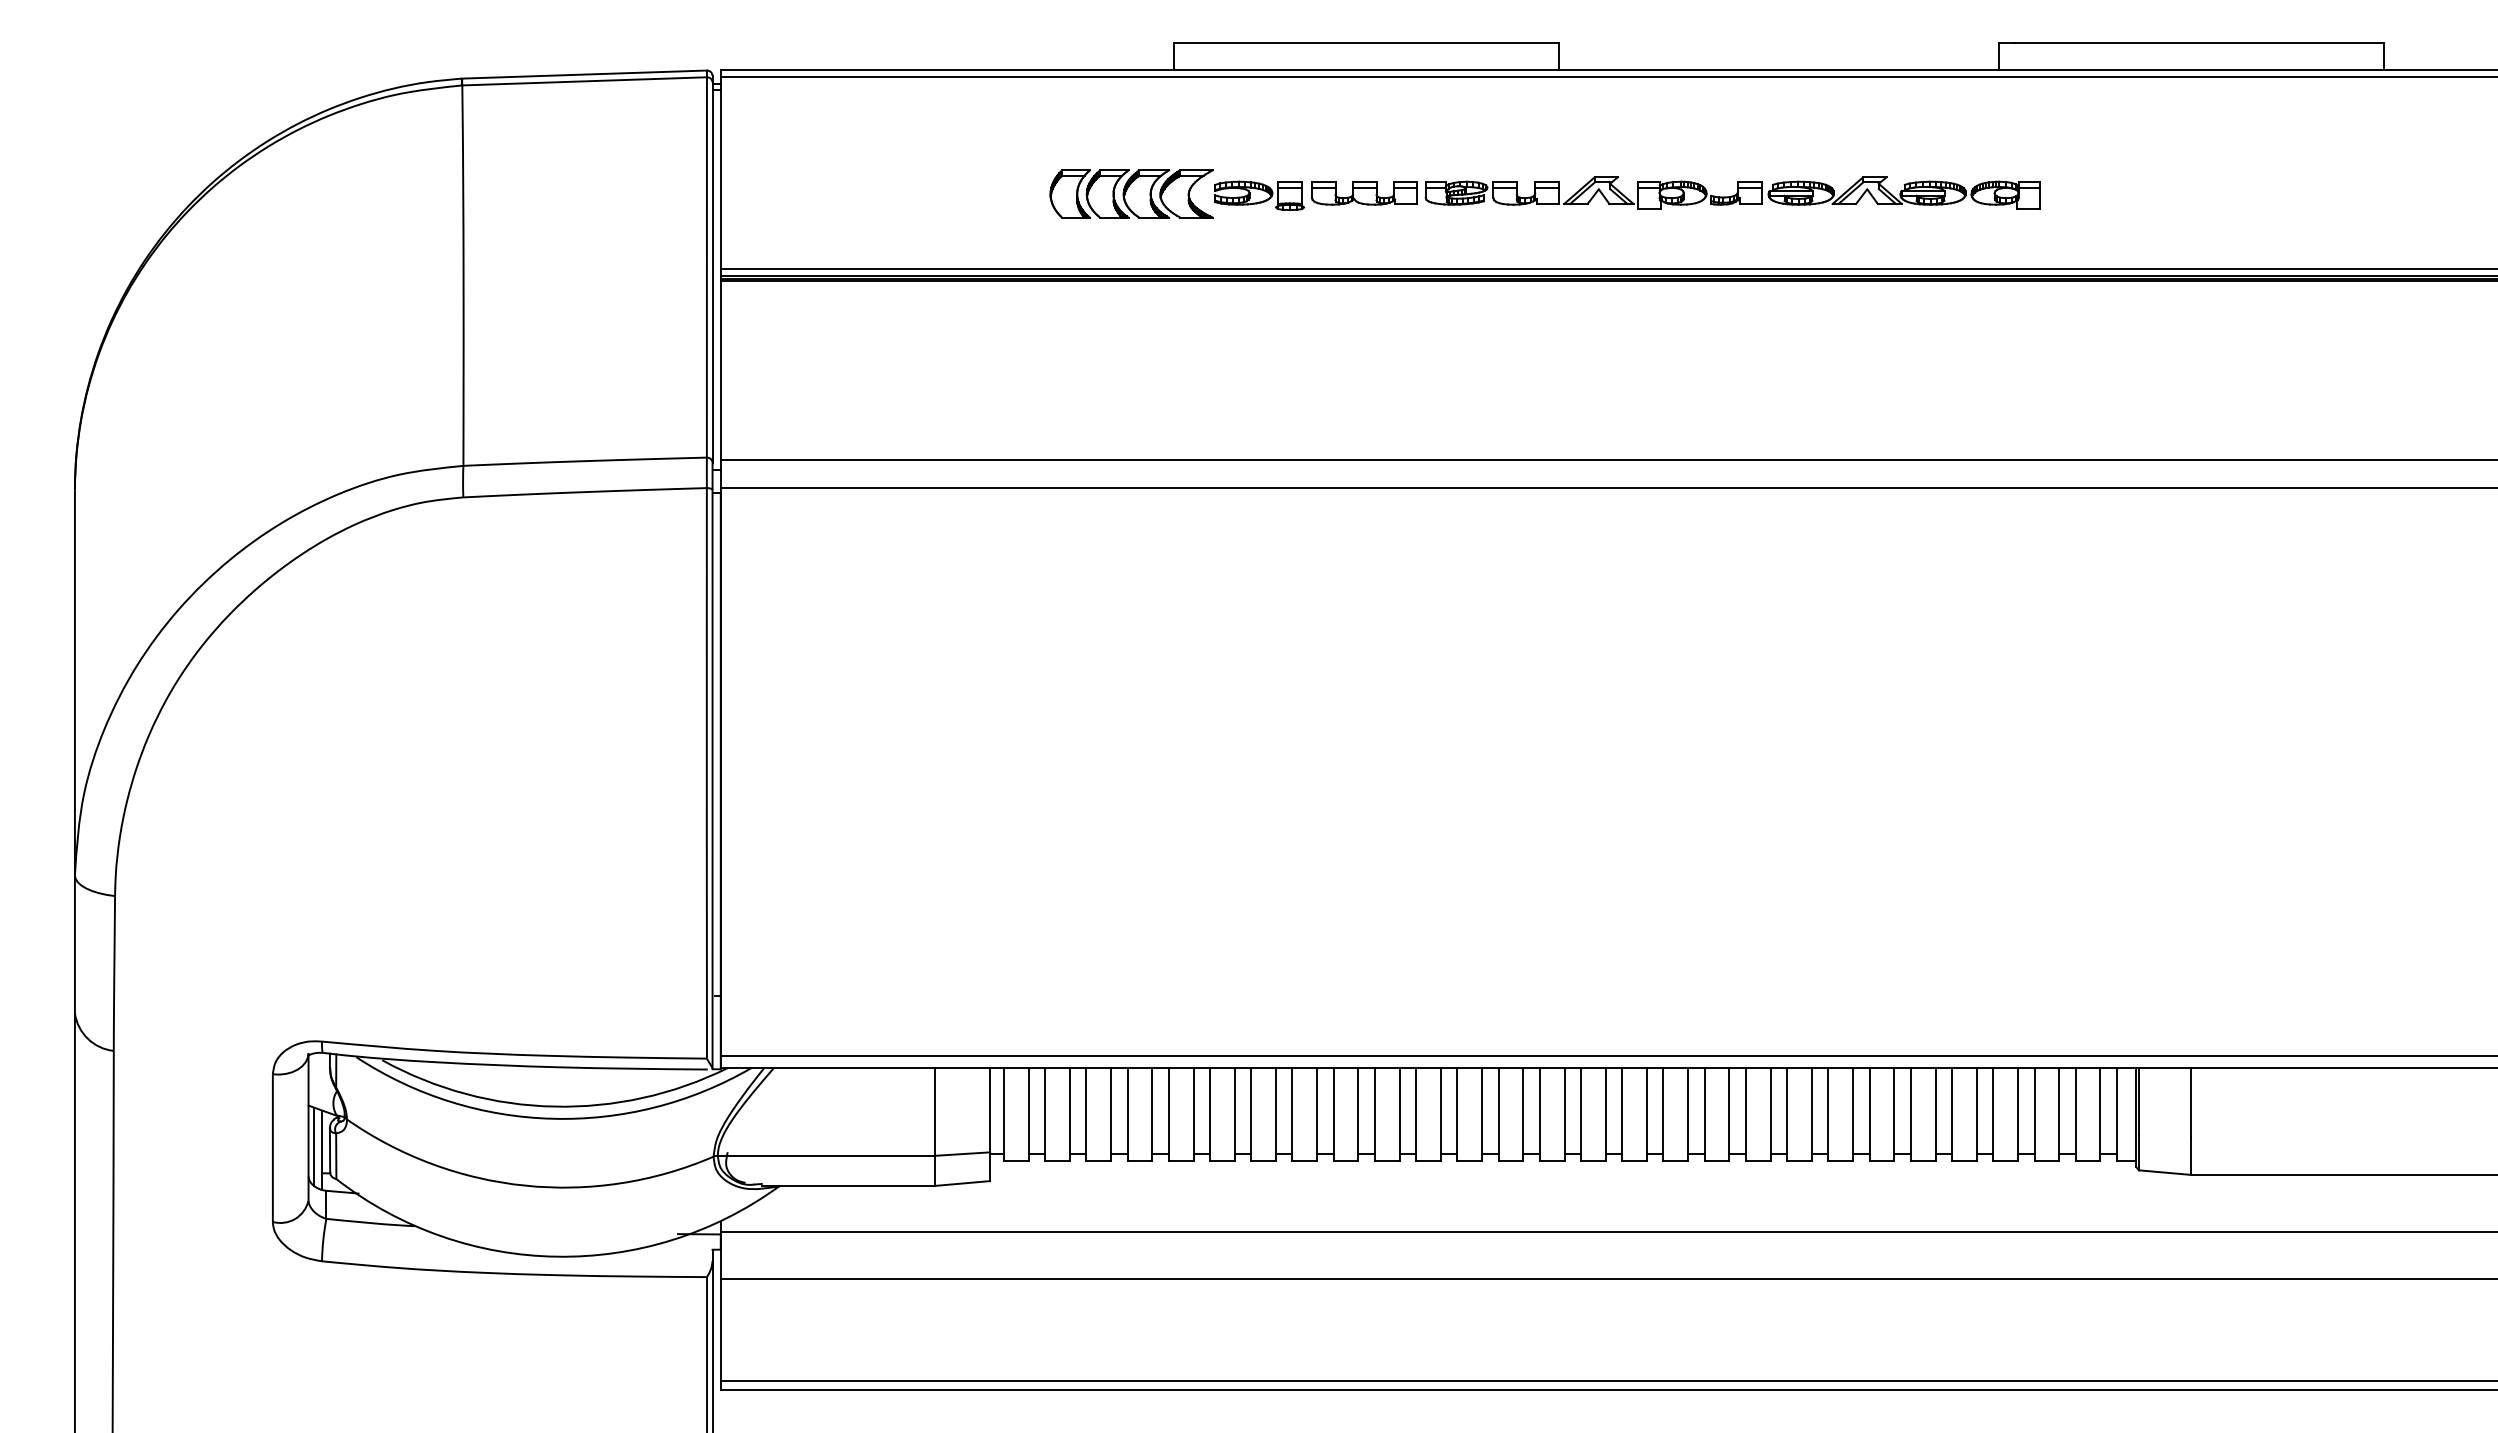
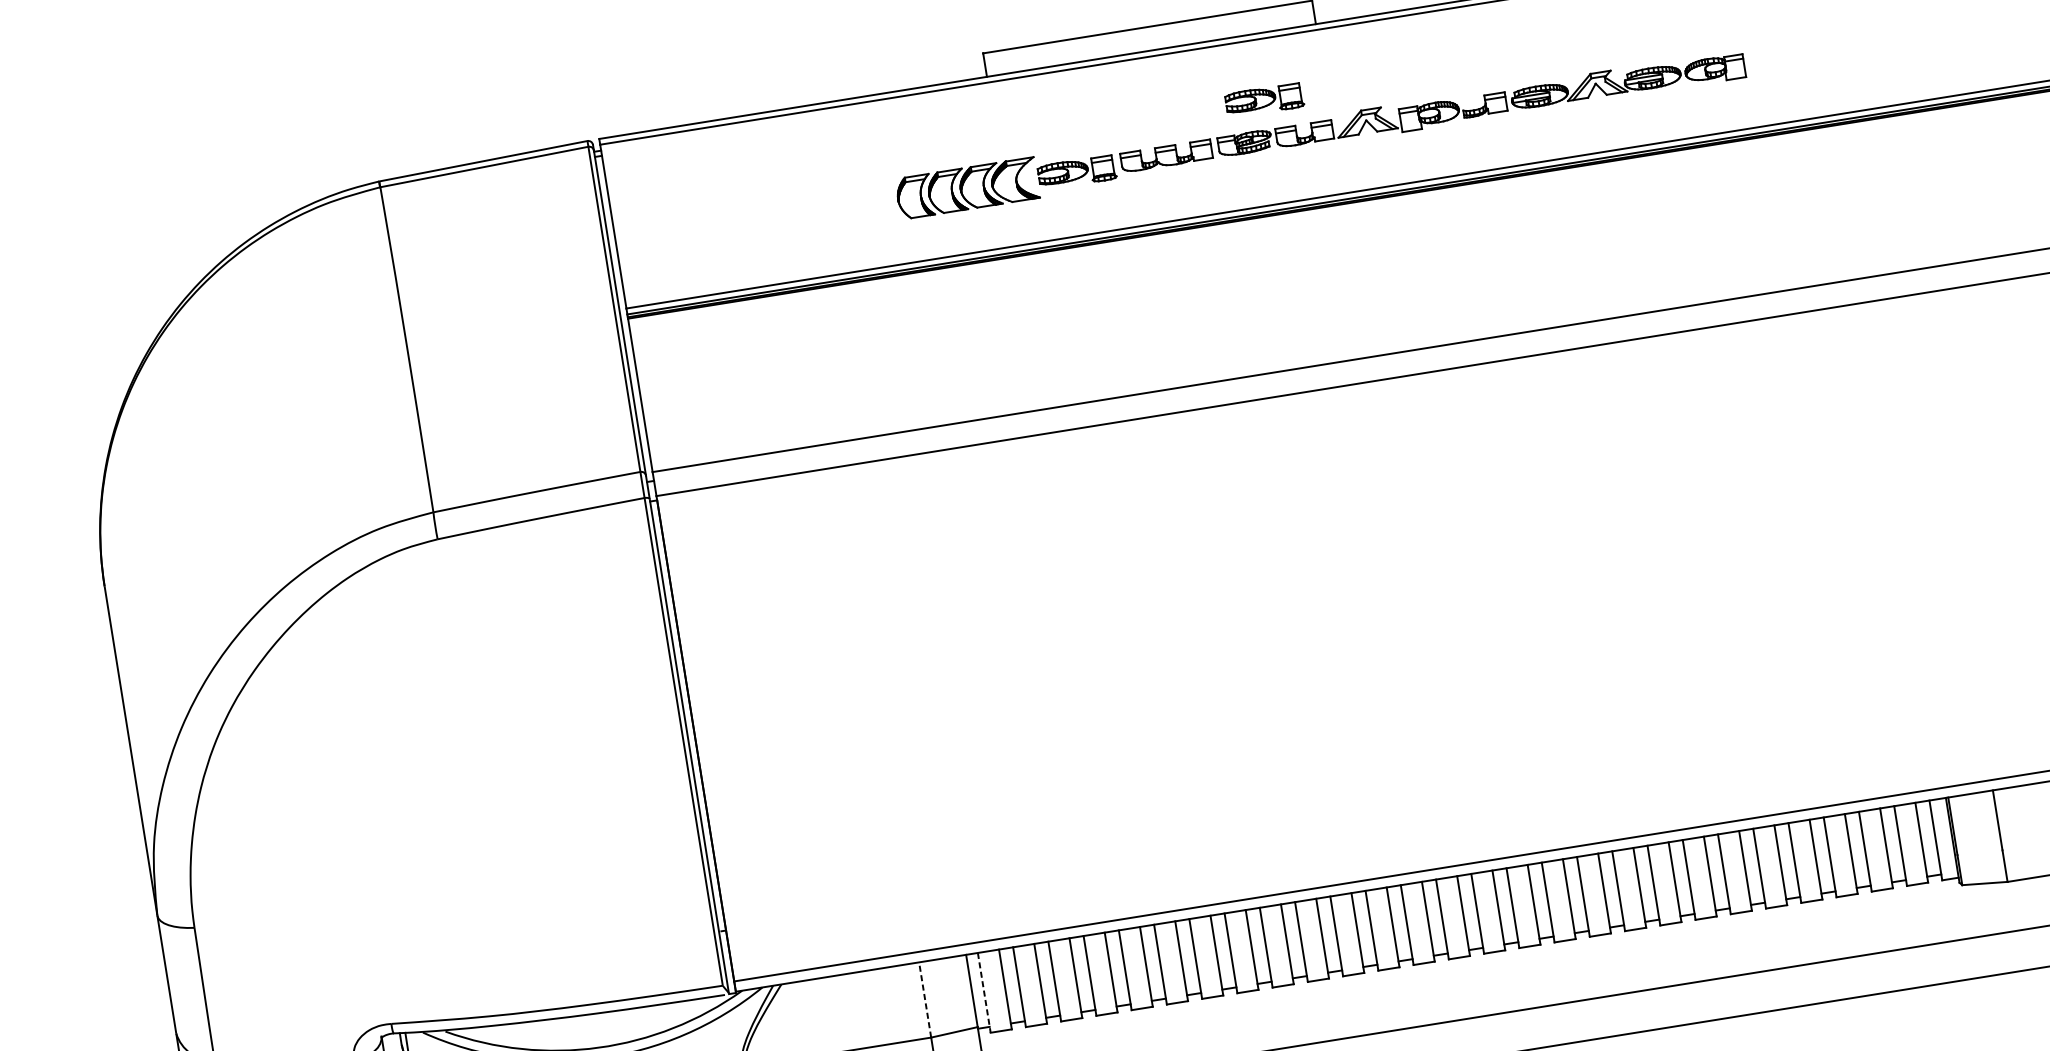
part: (1486, 147) -> (1264, 100), added
line: (935, 1111) -> (925, 999), solid -> dashed
line: (1003, 1114) -> (983, 992), solid -> dashed

